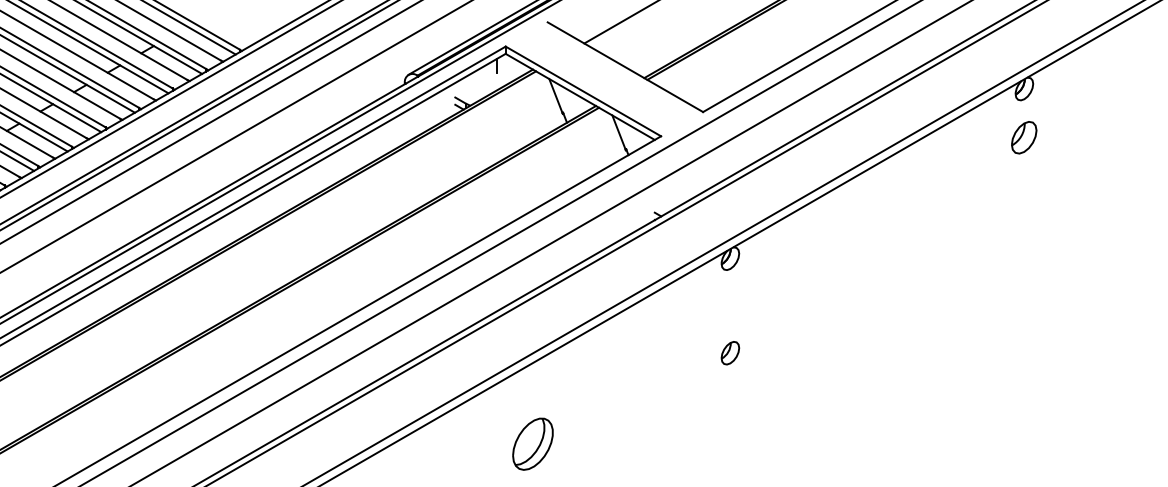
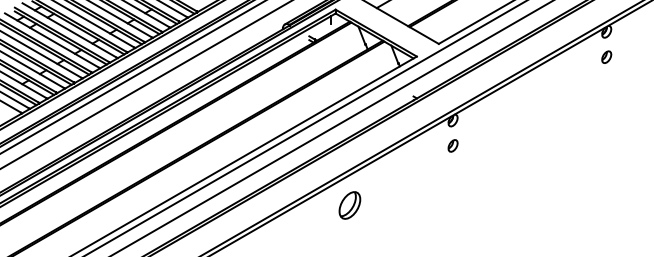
part: (1023, 136) -> (606, 56), size x0.71
part: (729, 352) -> (452, 145), moved
part: (532, 444) -> (349, 205), moved

